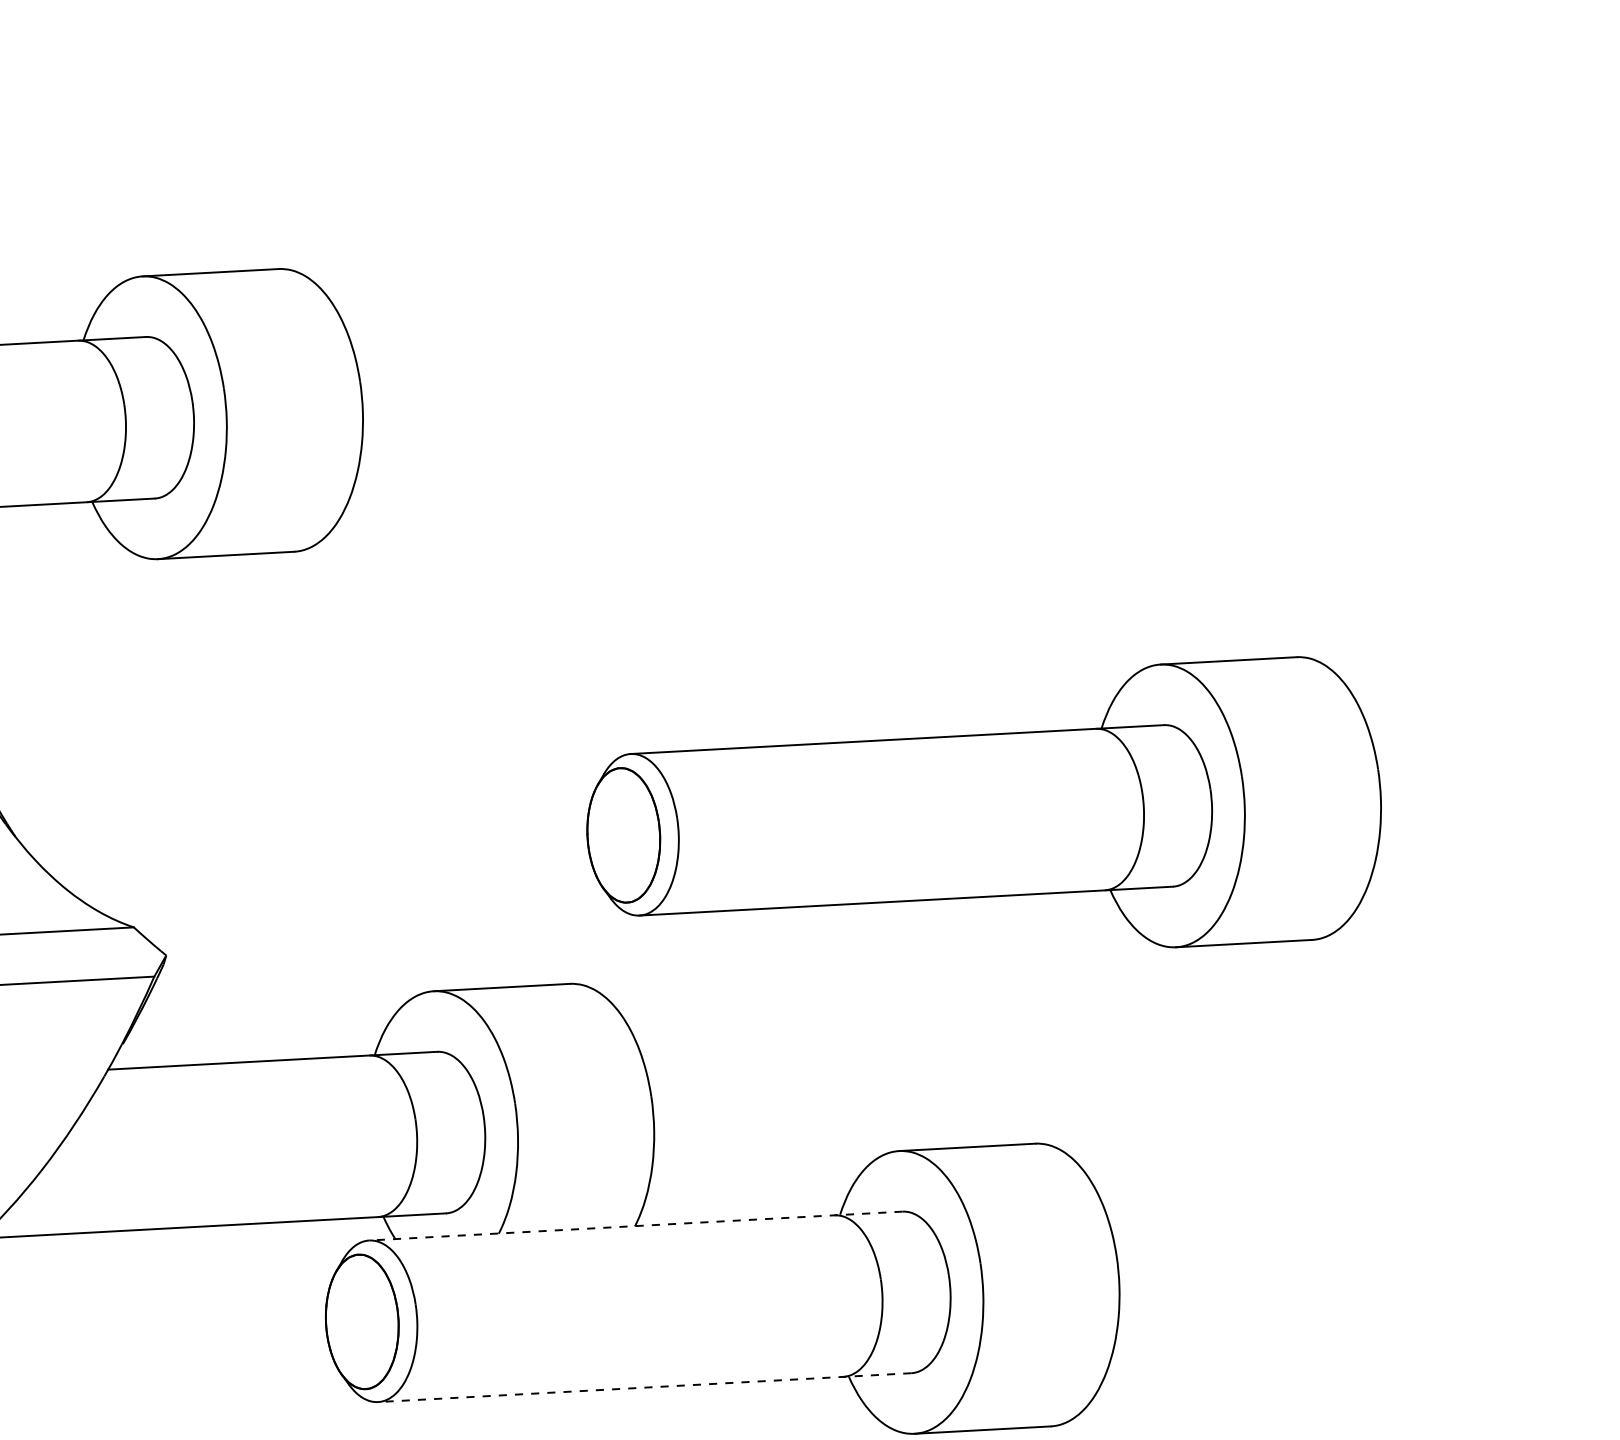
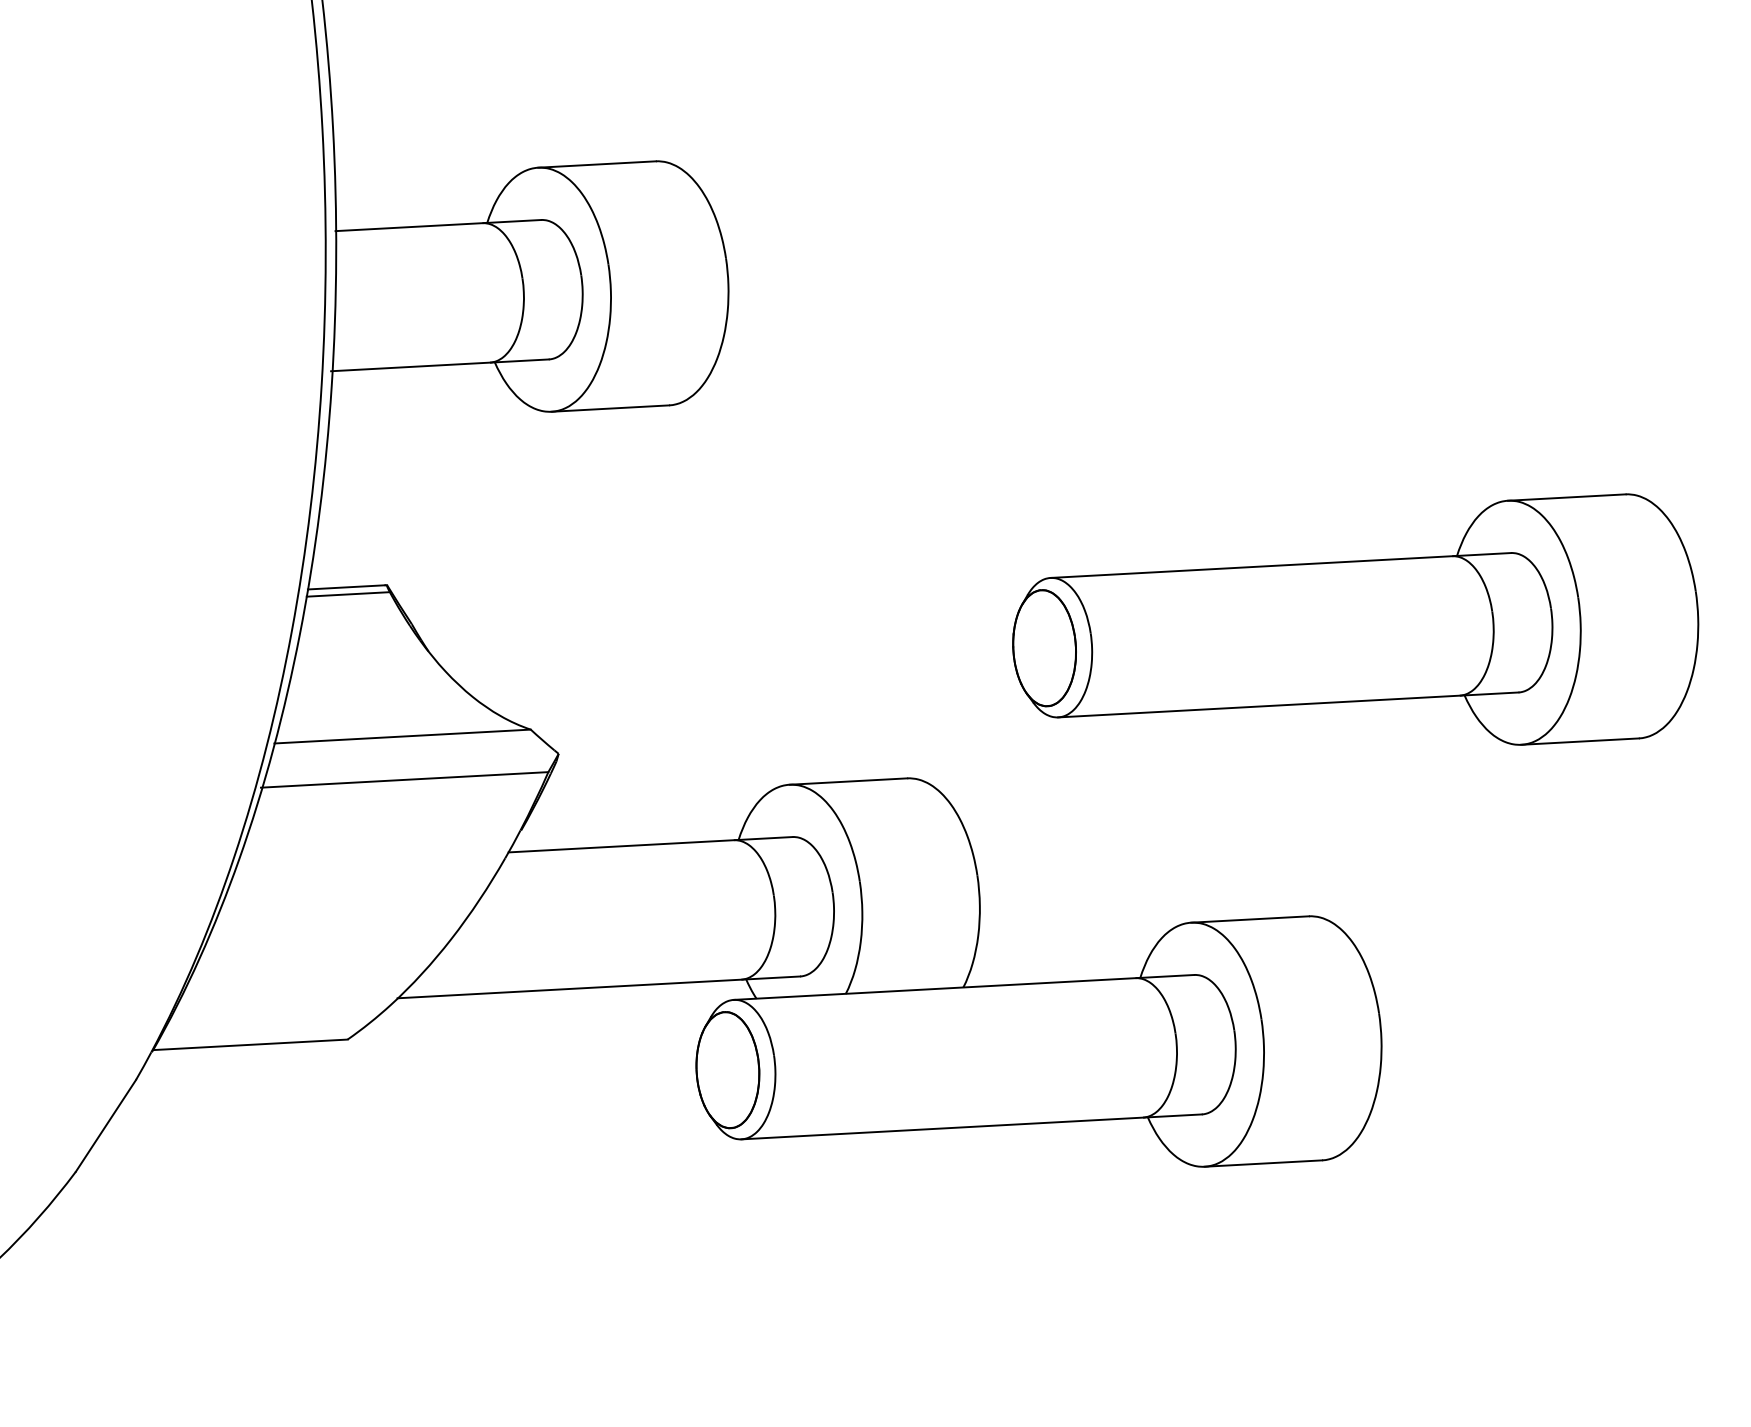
part: (983, 802) -> (1355, 619), moved
line: (635, 1226) -> (963, 987), dashed -> solid
line: (644, 1387) -> (971, 1126), dashed -> solid

